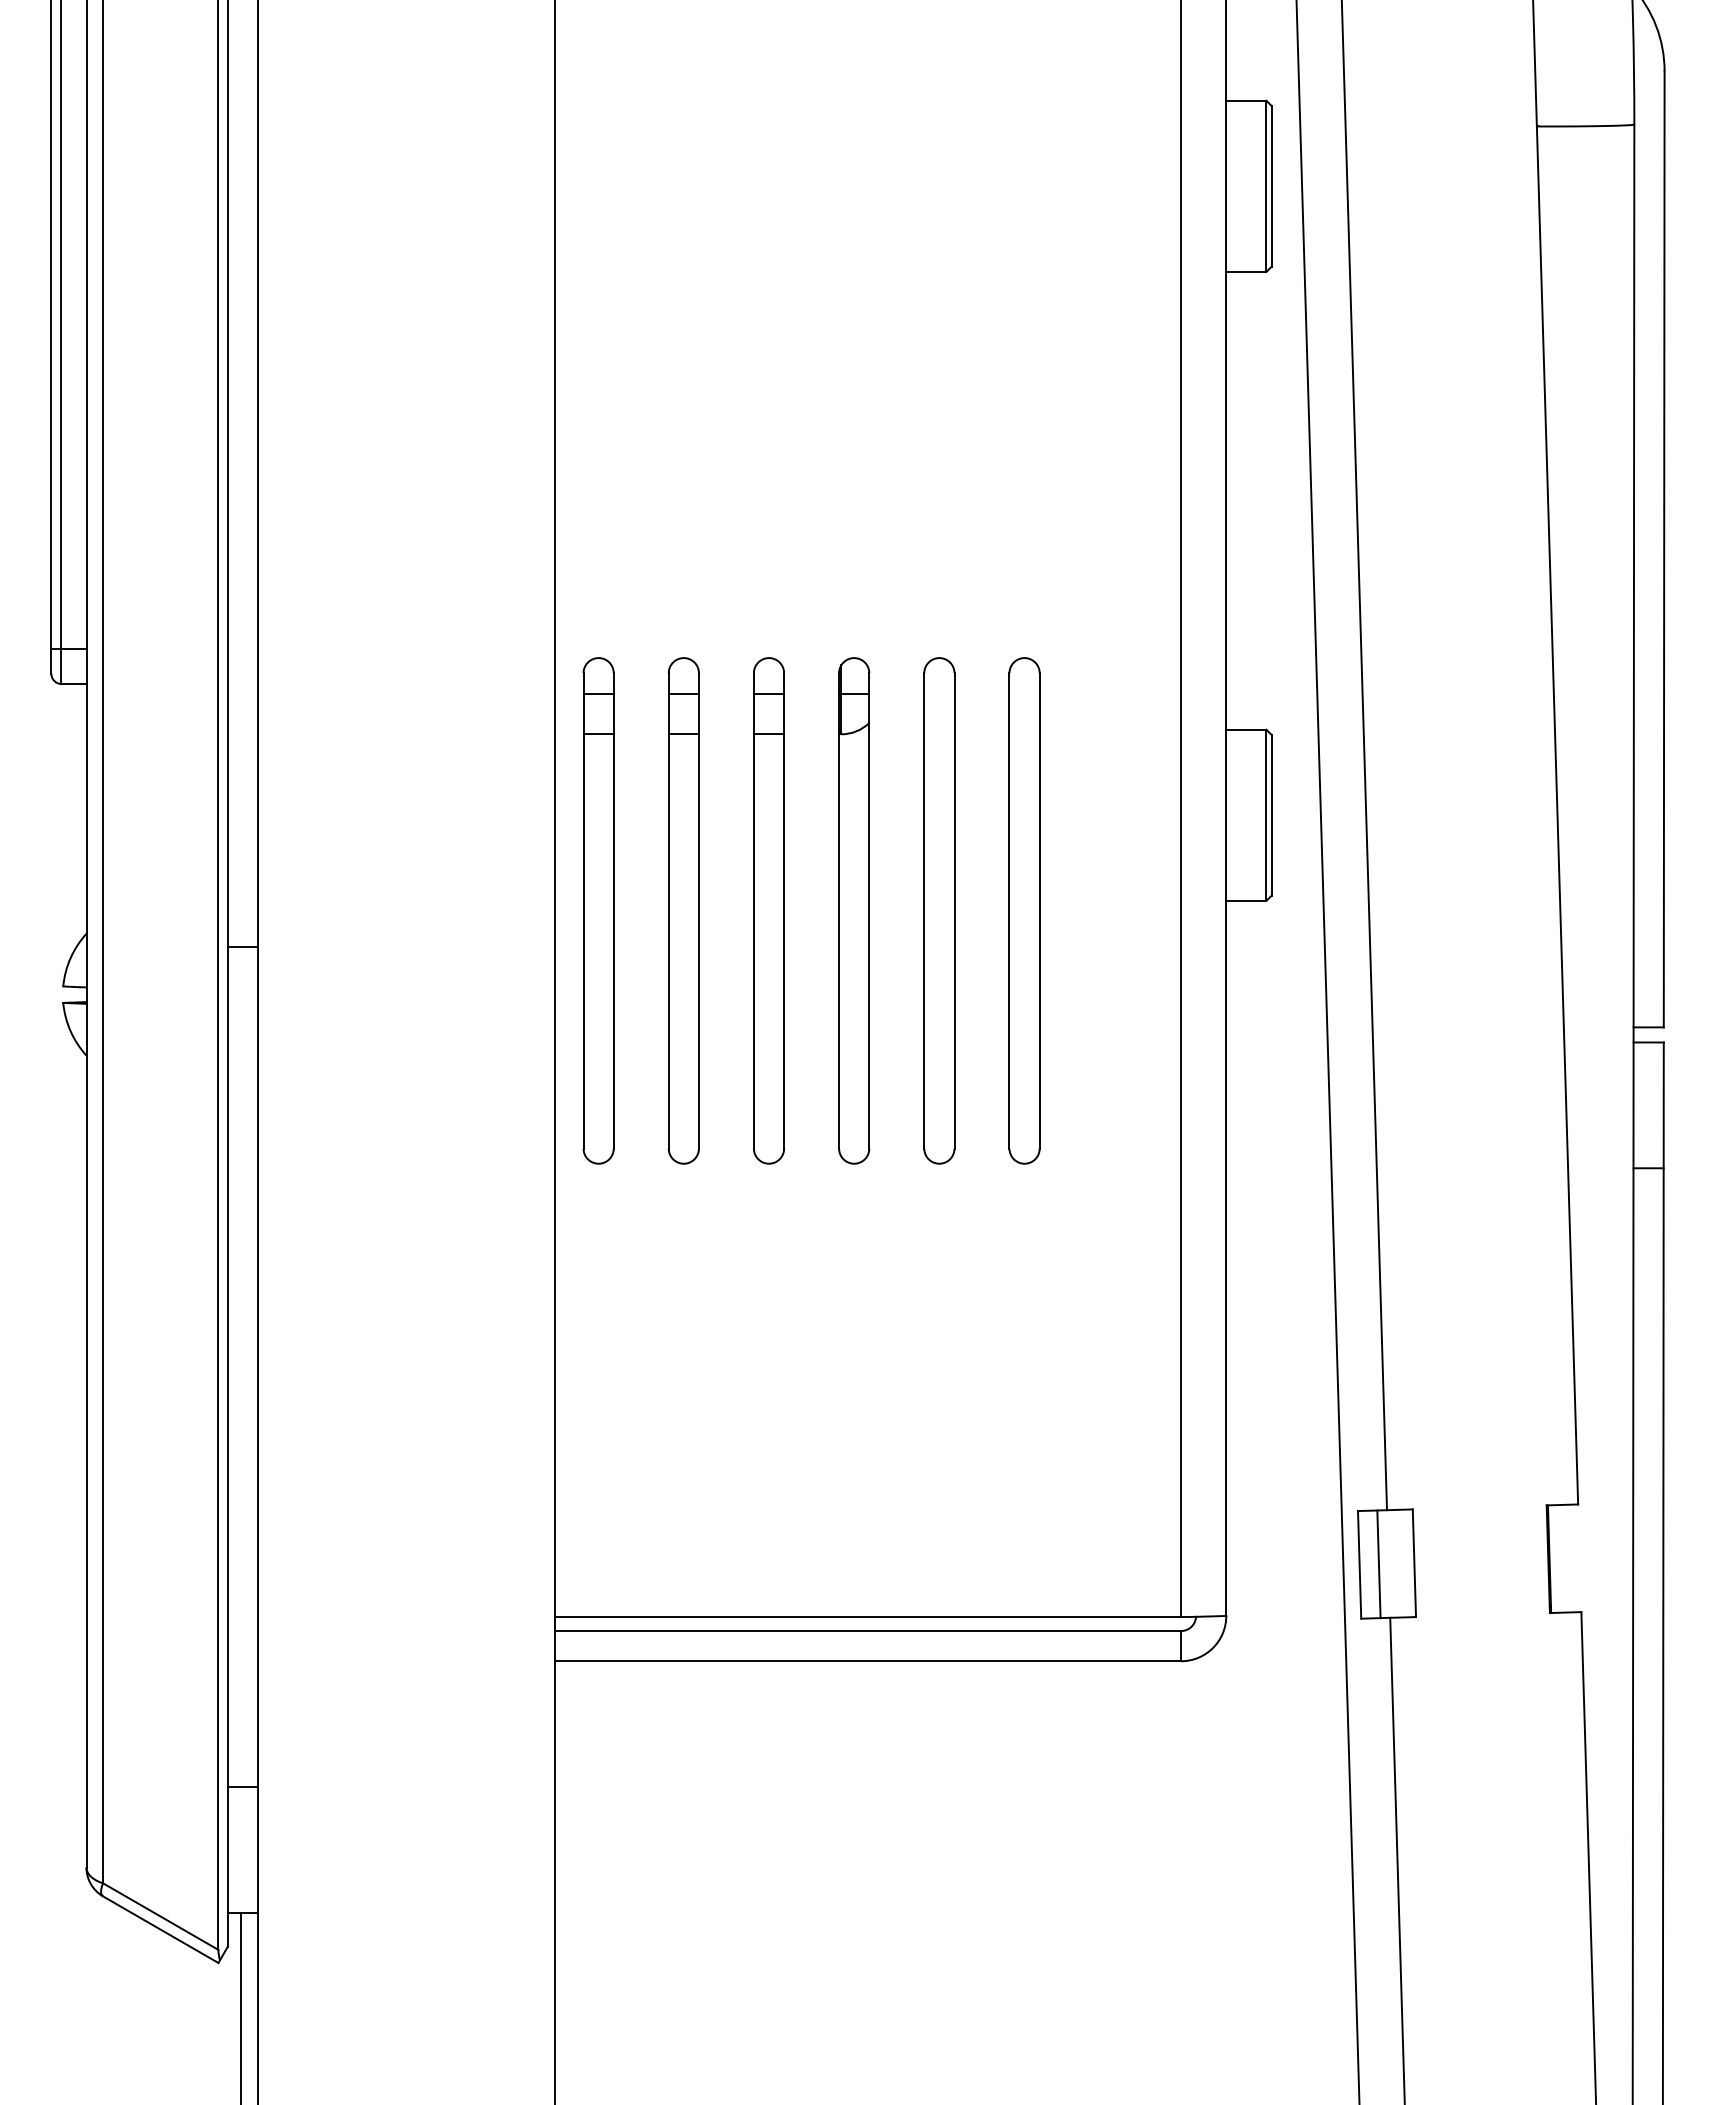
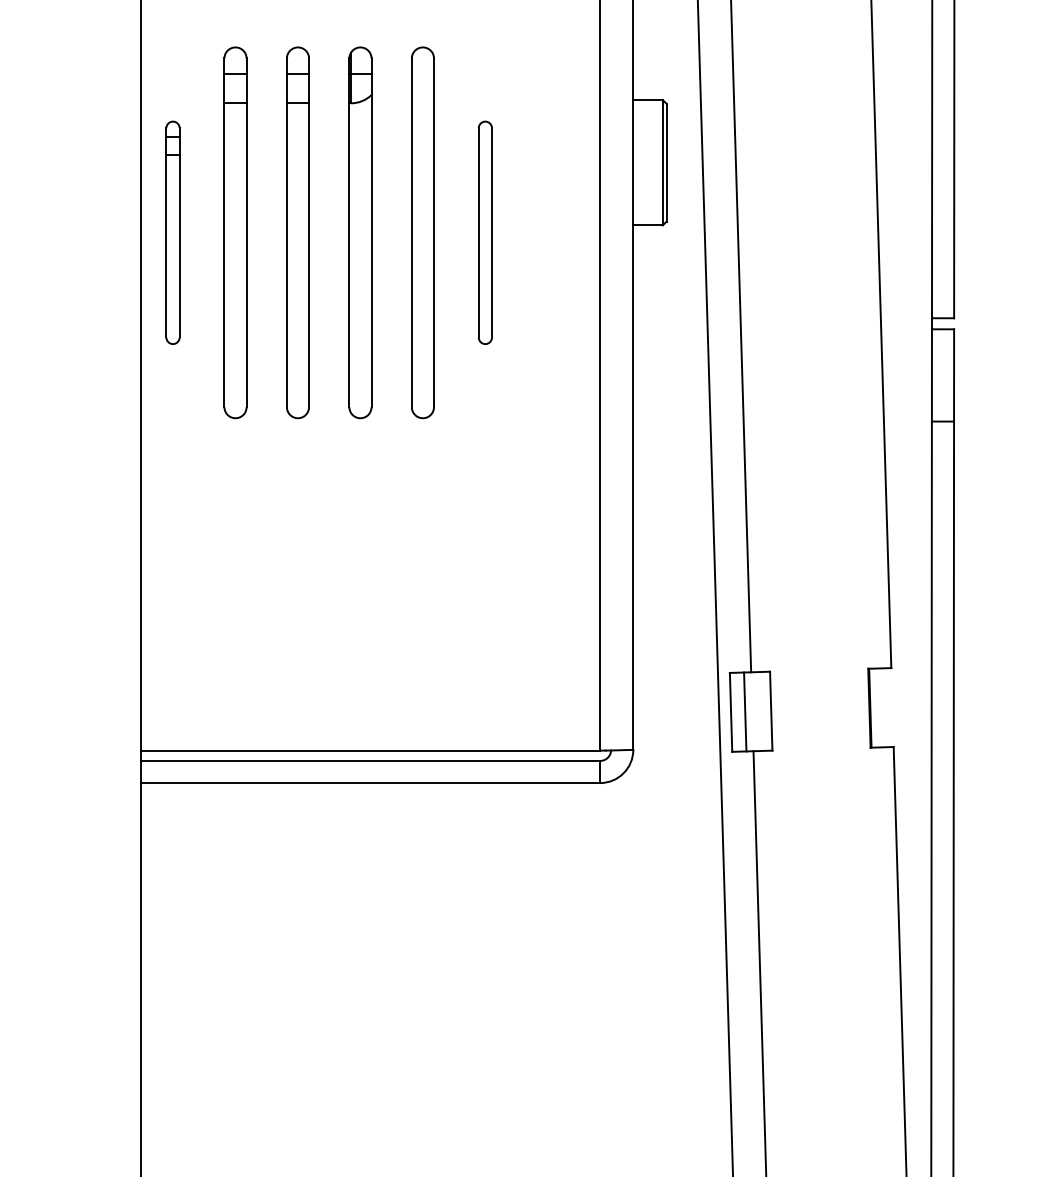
part: (598, 910) -> (172, 232), size x0.6
part: (1024, 910) -> (485, 232), size x0.6

